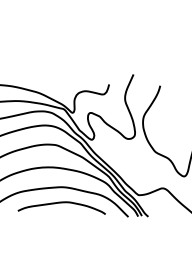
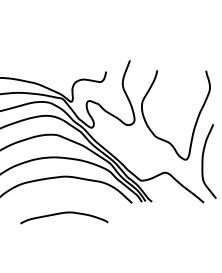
curve: (62, 203) -> (64, 213), moved

